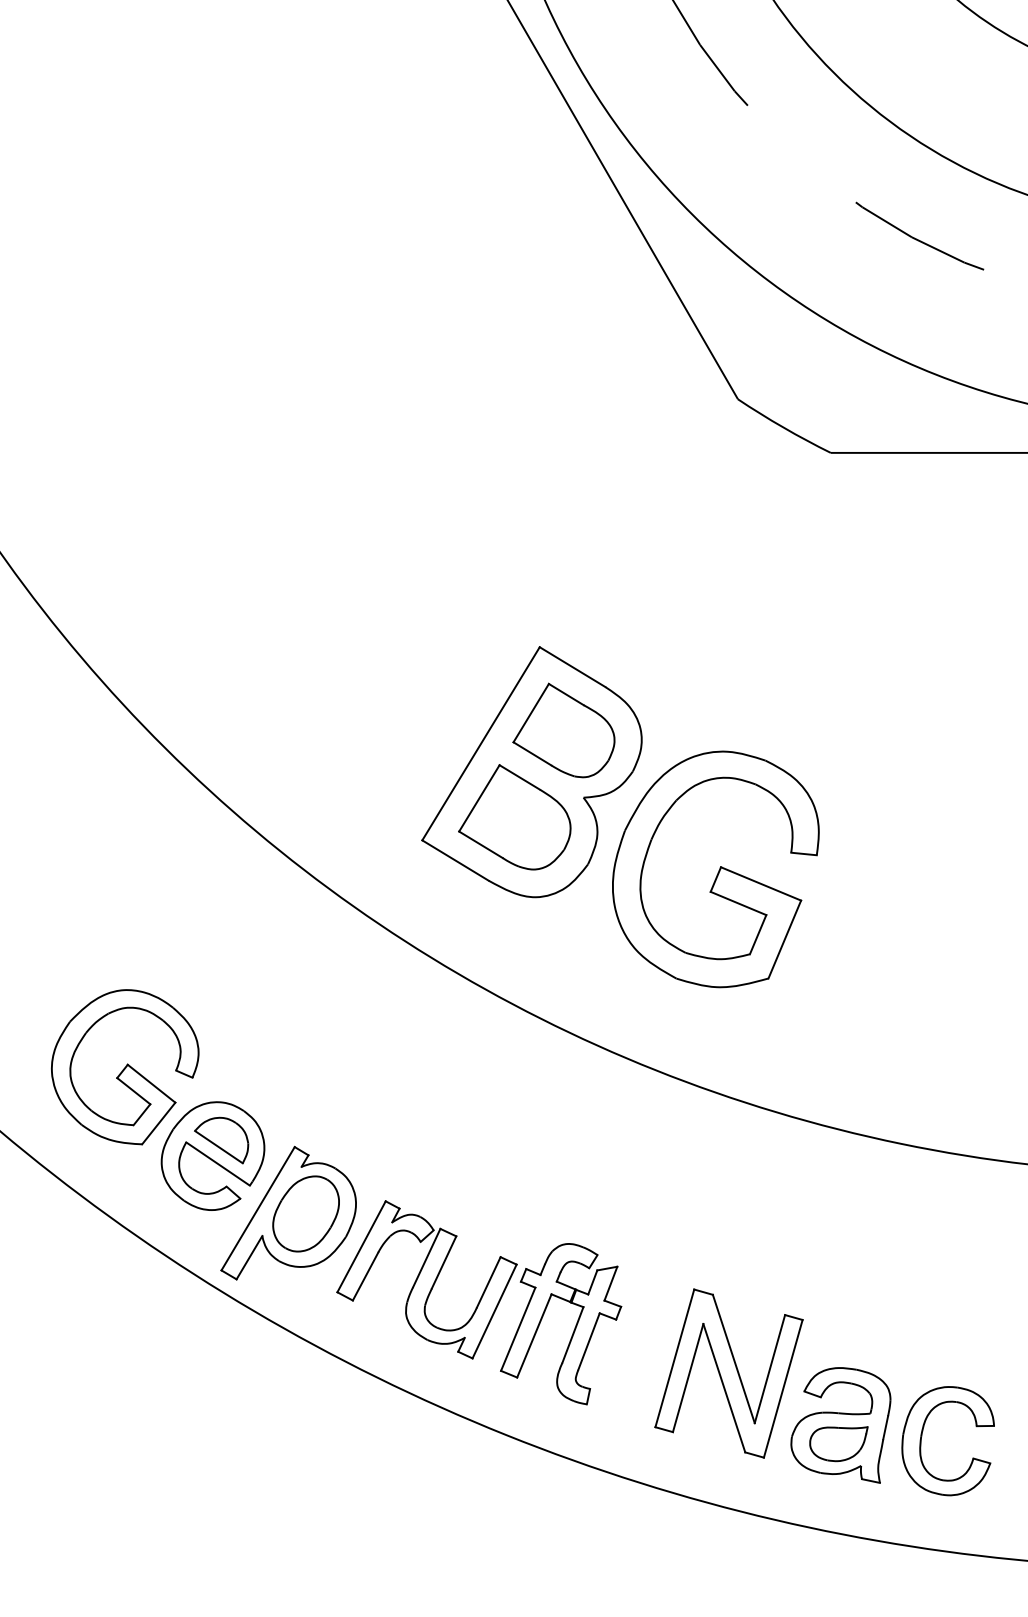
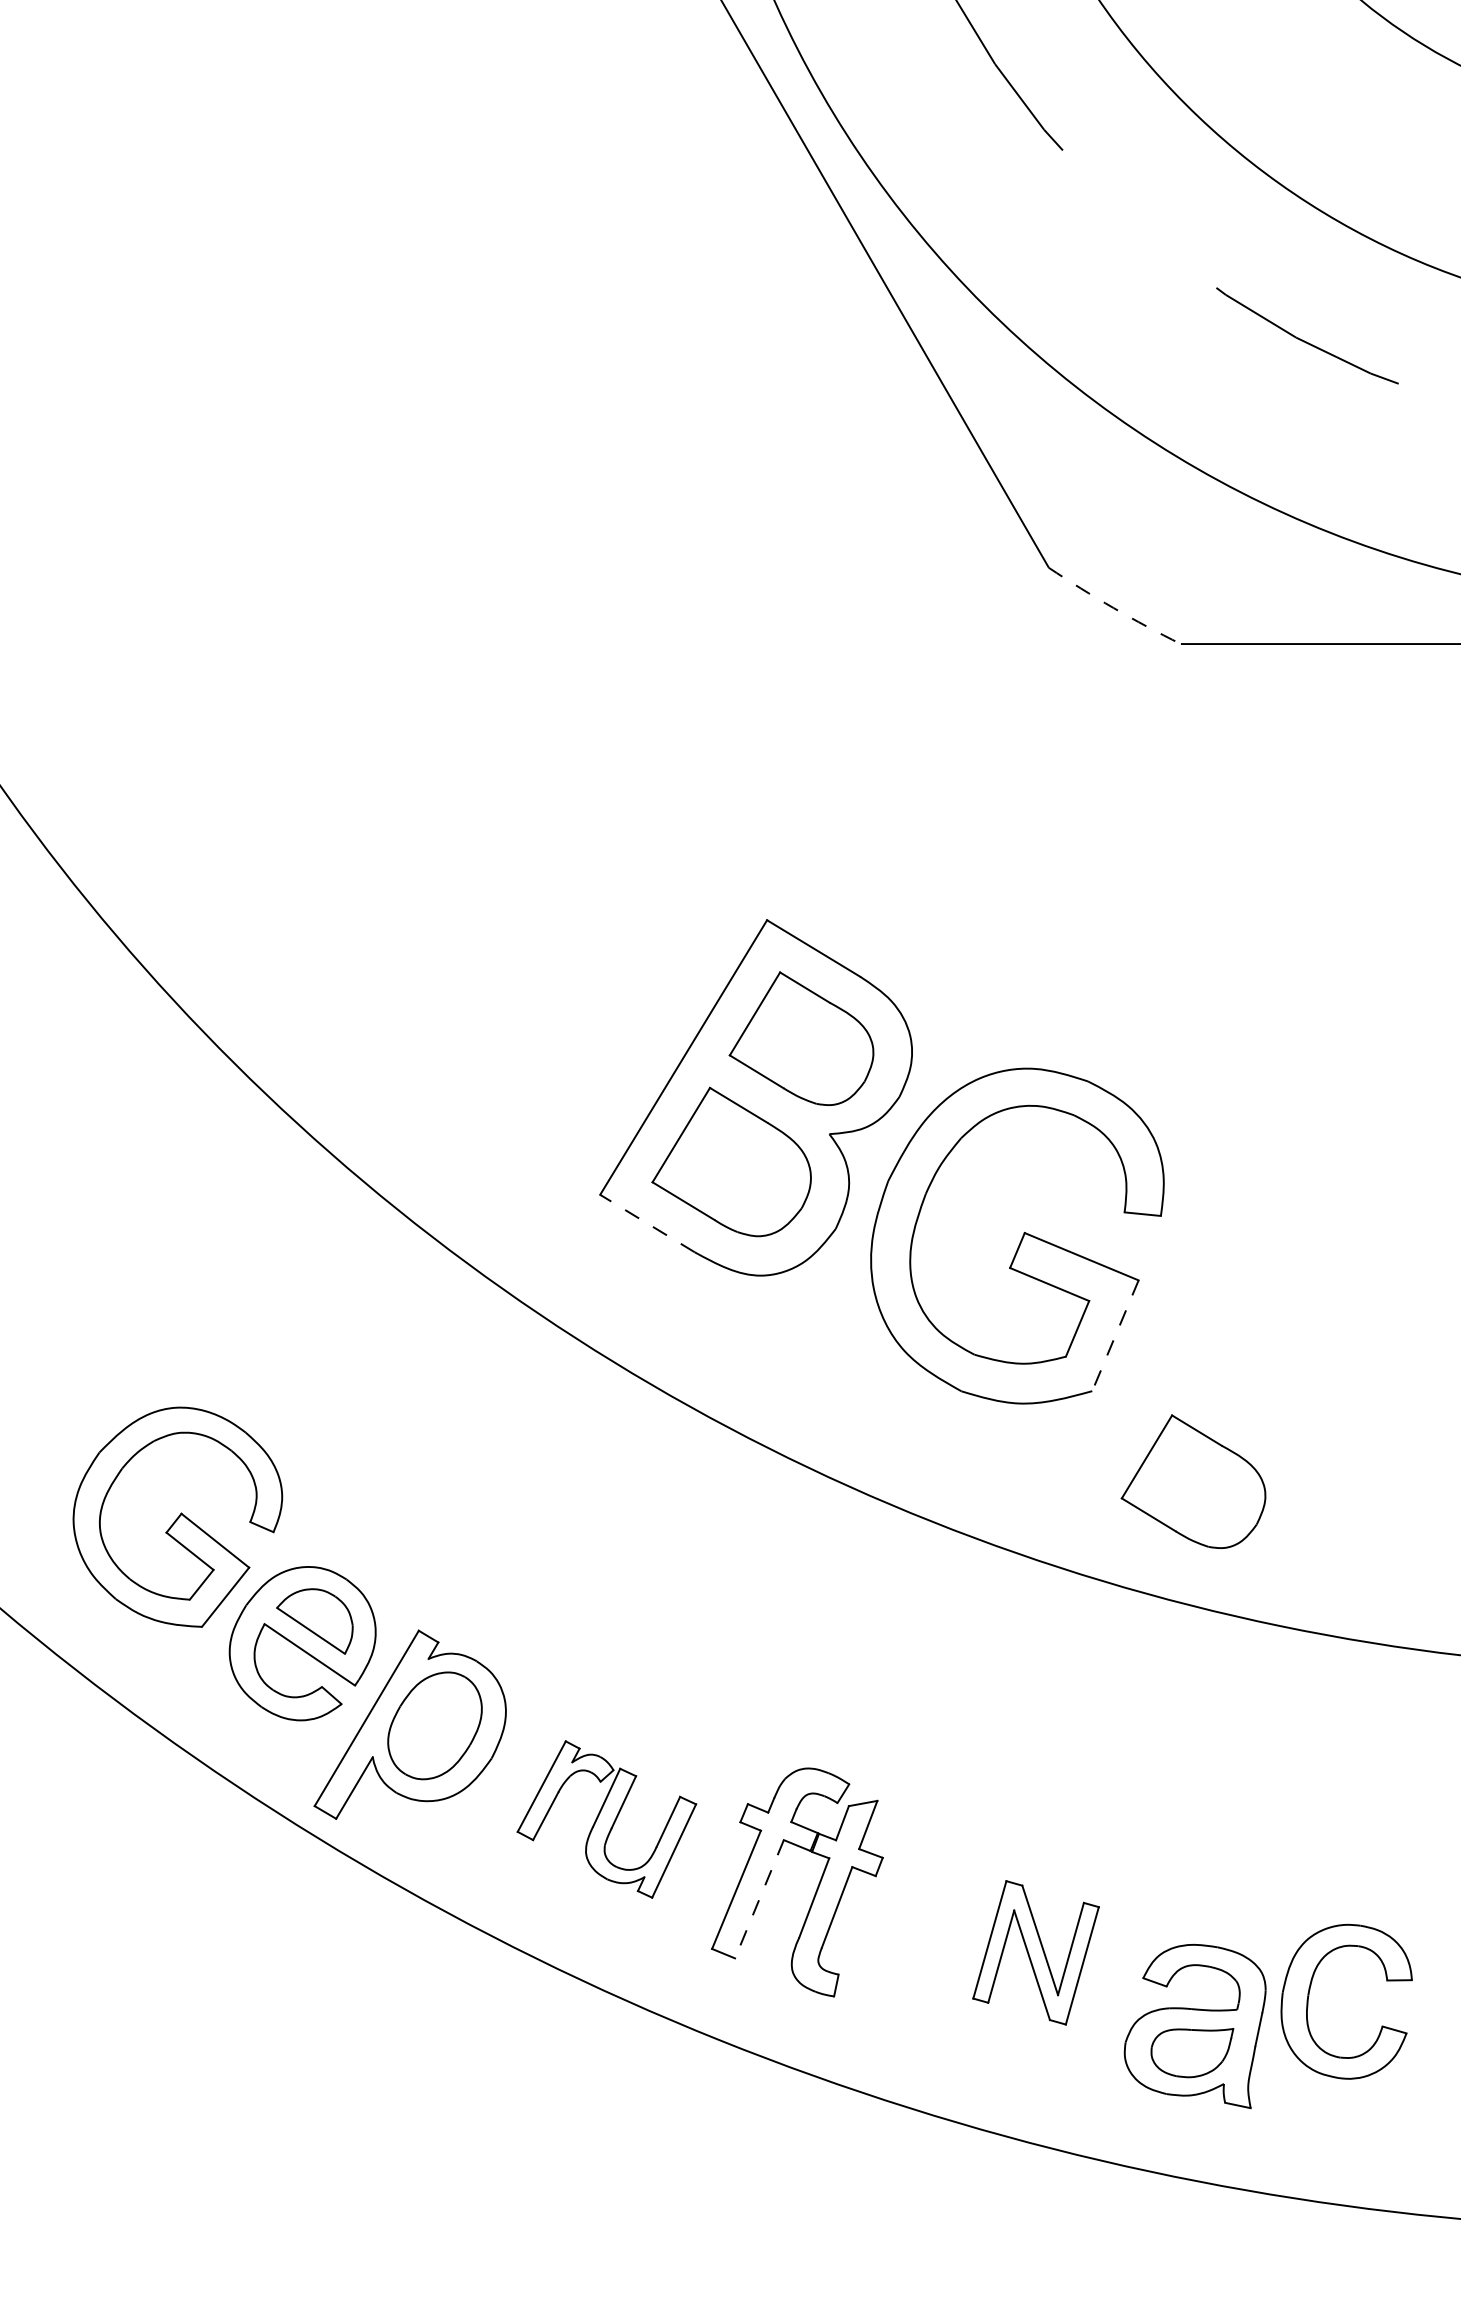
arc: (783, 427) -> (1113, 608), solid -> dashed
line: (455, 860) -> (647, 1223), solid -> dashed
line: (784, 940) -> (1115, 1336), solid -> dashed
part: (839, 1042) -> (1193, 1481), added
part: (426, 1279) -> (606, 1819), size x0.7
line: (534, 1336) -> (759, 1899), solid -> dashed
part: (728, 1373) -> (1035, 1952), size x0.6
part: (922, 1437) -> (1309, 1996), moved

